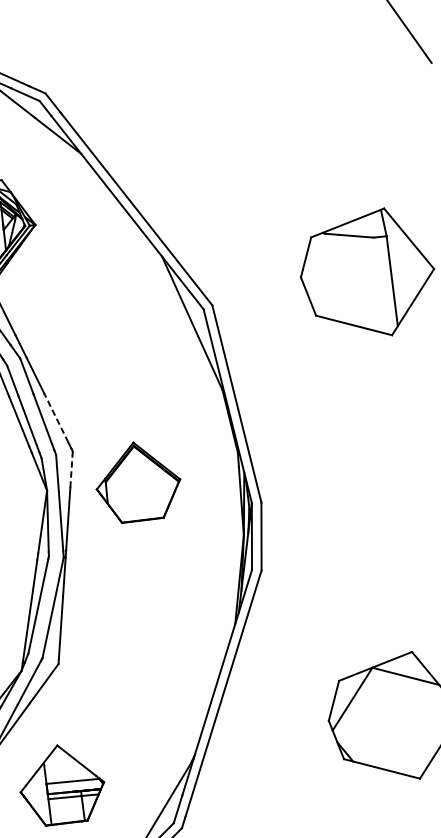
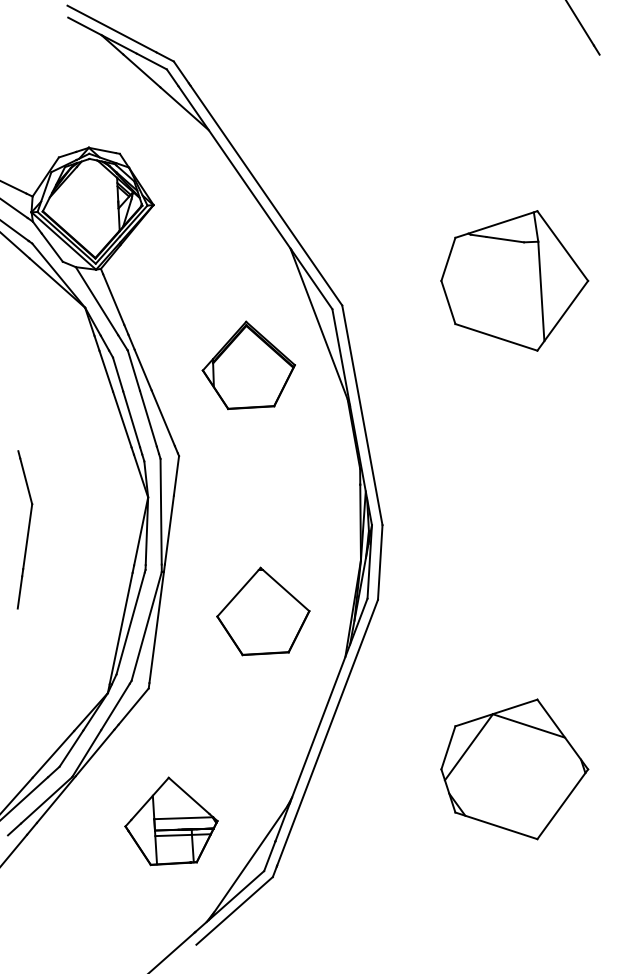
line: (56, 417) -> (163, 417), dashed -> solid
line: (71, 469) -> (176, 475), dashed -> solid
part: (137, 481) -> (248, 364), moved
part: (158, 587) -> (263, 611), added
part: (62, 785) -> (171, 821), moved

